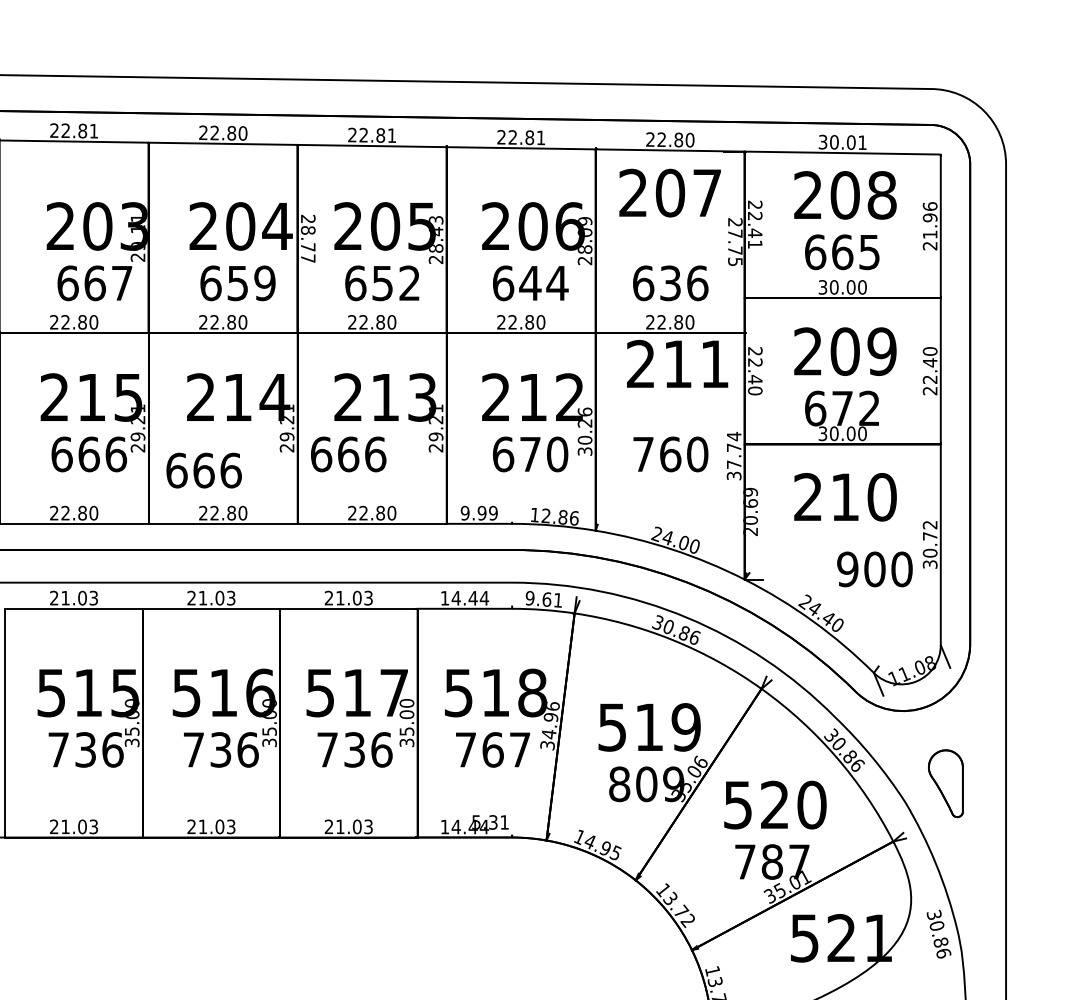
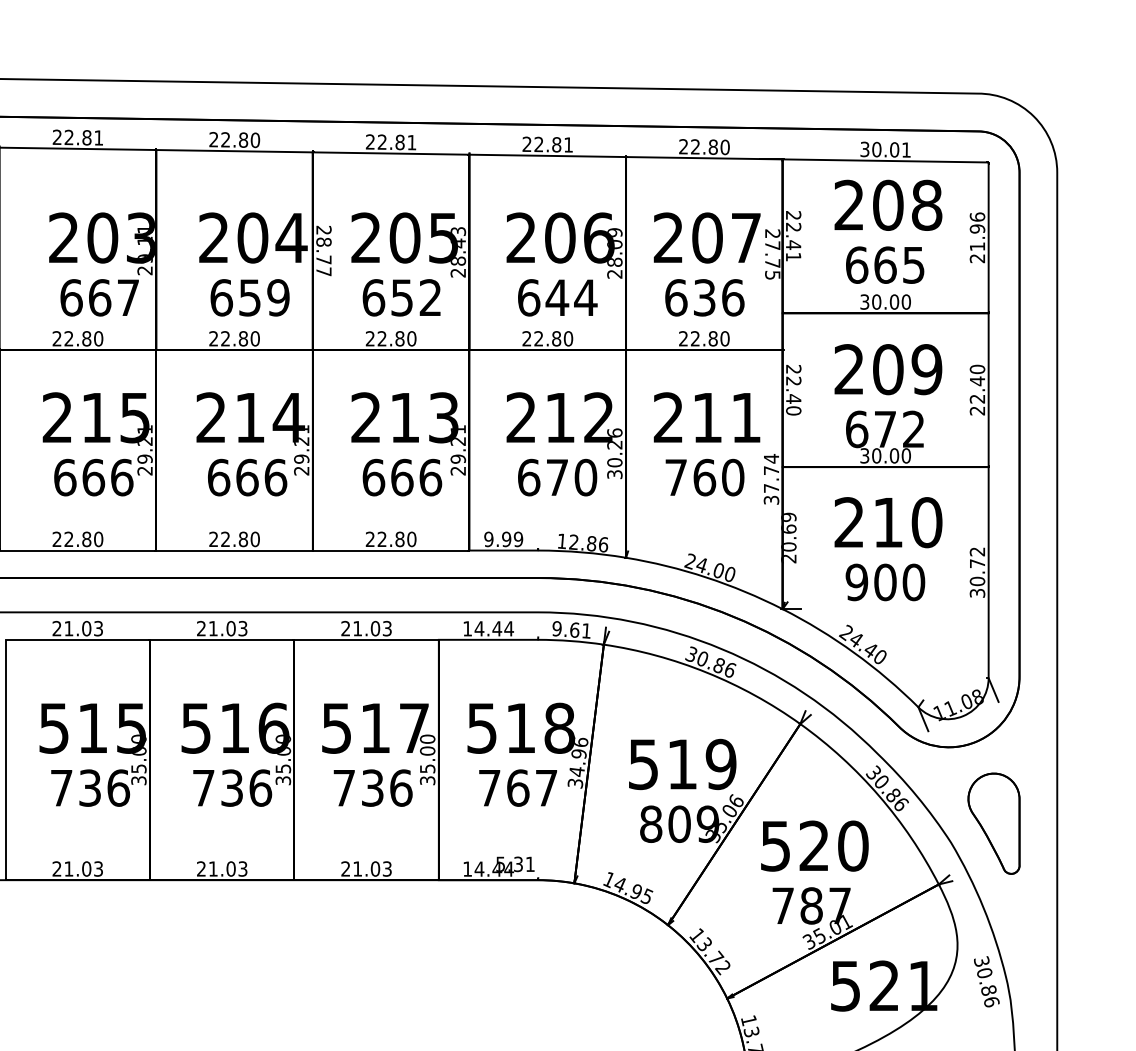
text: (669, 192) -> (706, 237), moved
text: (677, 363) -> (706, 417), moved
text: (348, 454) -> (402, 477), moved
text: (204, 470) -> (247, 477), moved
text: (874, 569) -> (885, 582), moved
part: (945, 783) -> (993, 823), size x1.43

